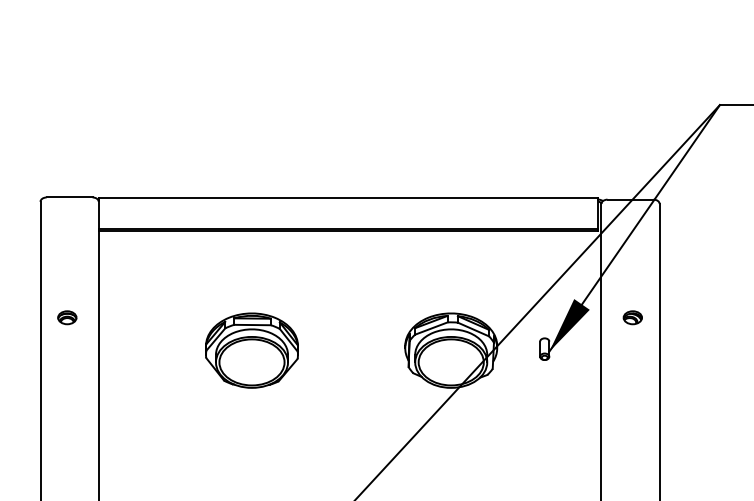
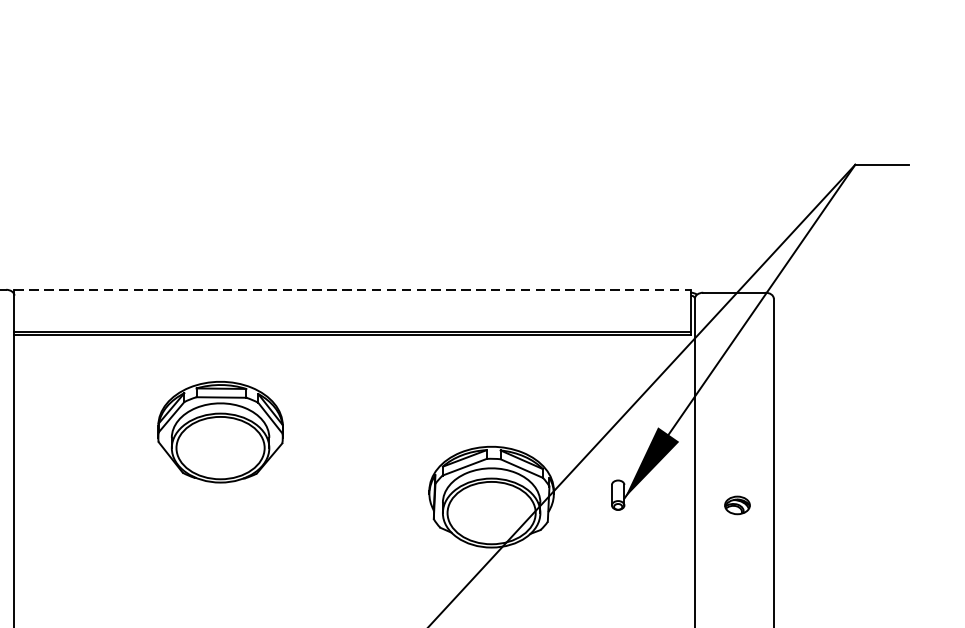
line: (348, 197) -> (352, 289), solid -> dashed
part: (632, 317) -> (737, 505), moved
part: (251, 350) -> (219, 431), moved

